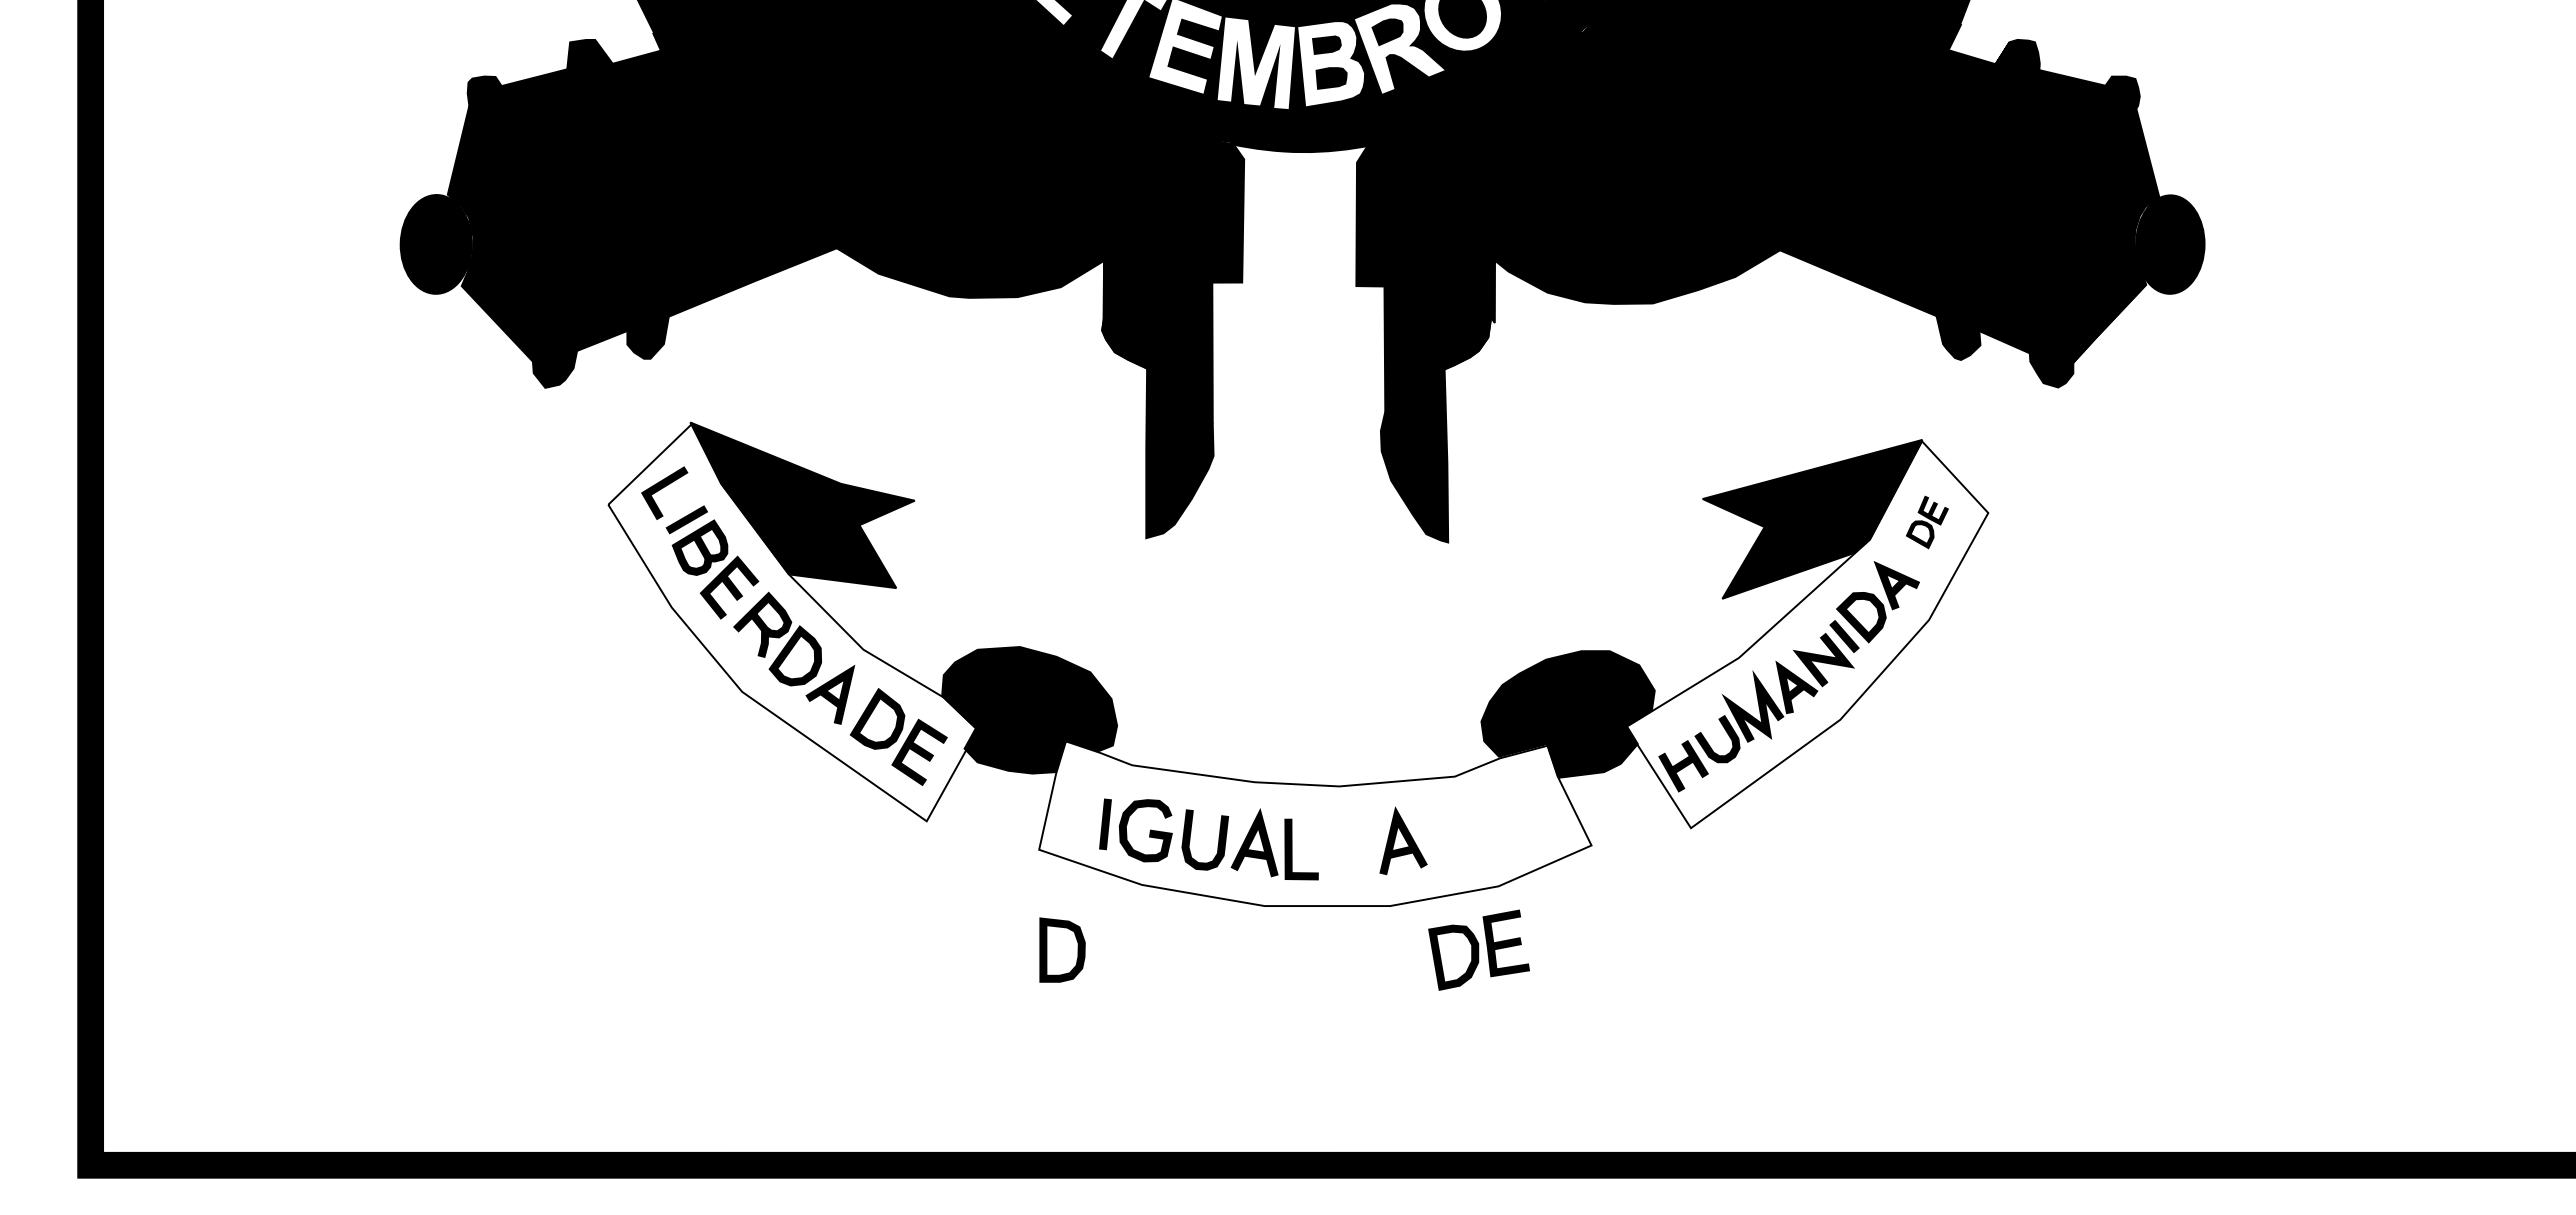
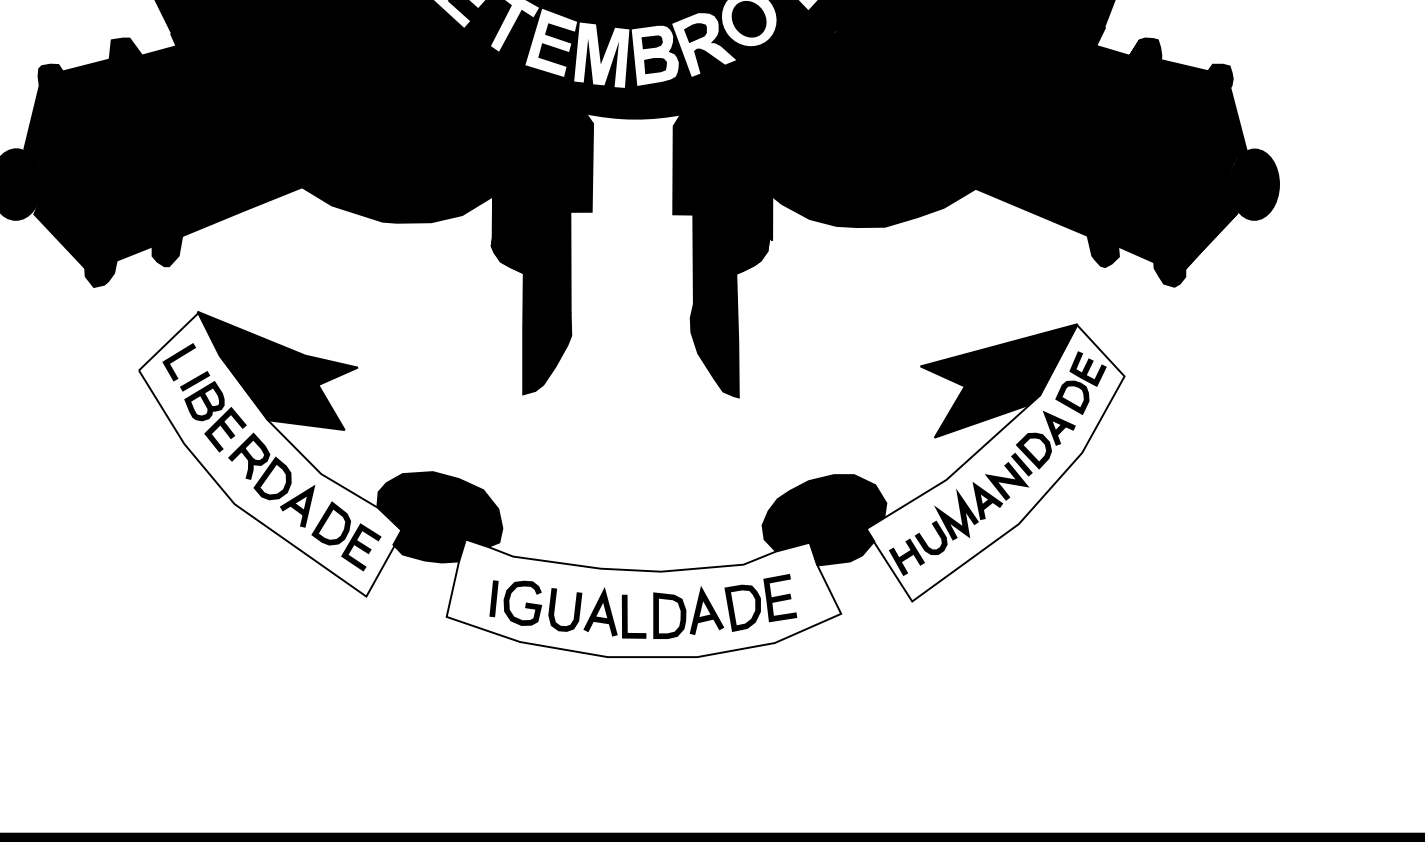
part: (1927, 522) -> (1081, 383), size x1.67
part: (1062, 949) -> (669, 615), moved
part: (1478, 949) -> (760, 602), moved

